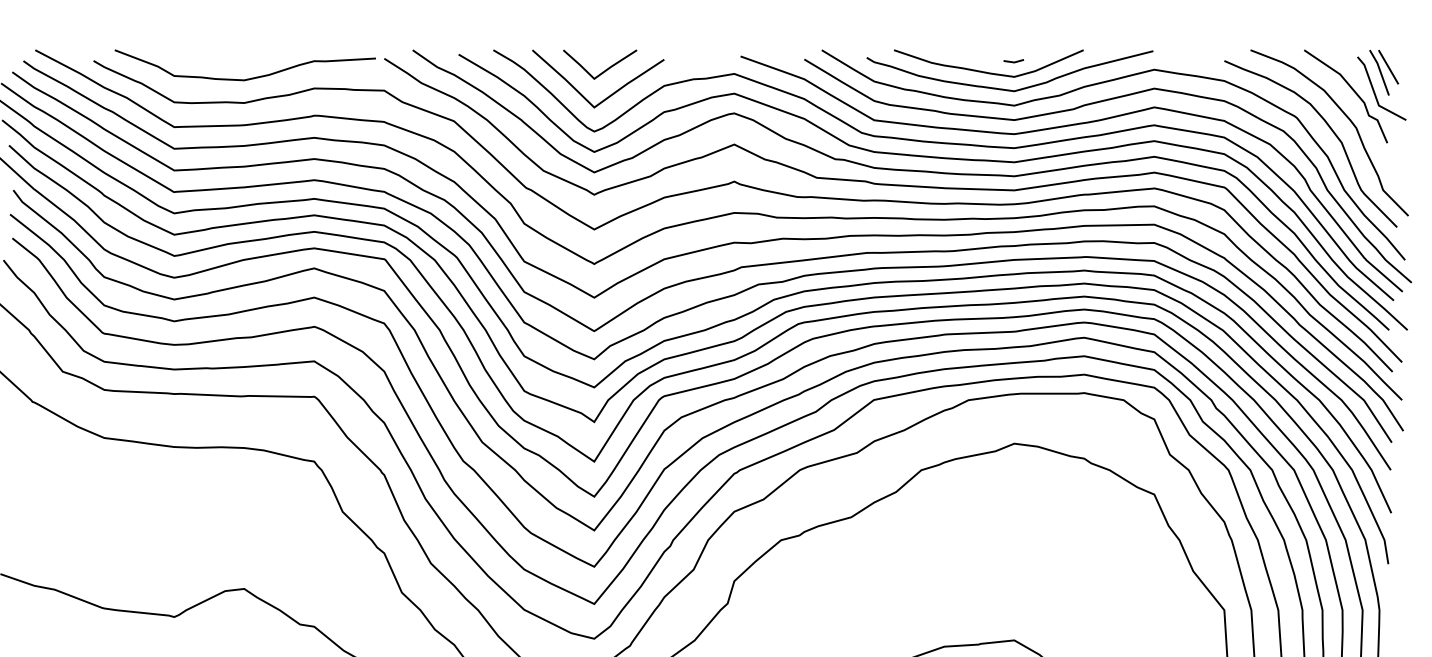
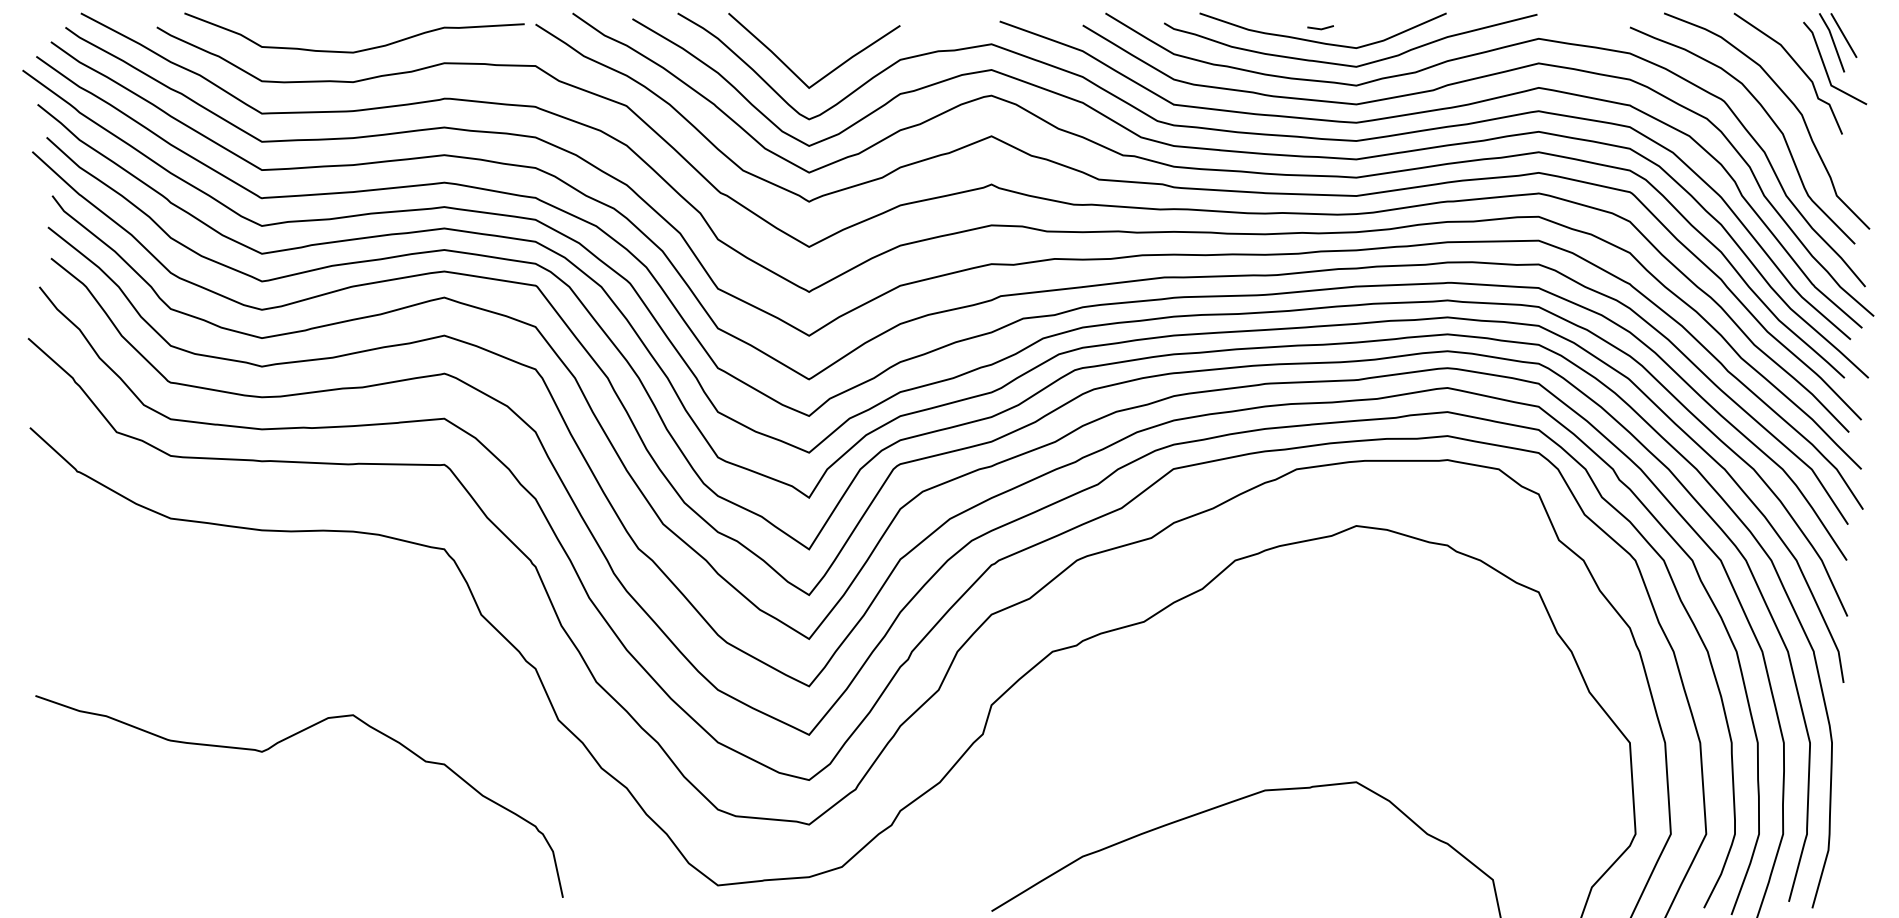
line: (1013, 61) -> (1320, 28), moved
line: (603, 71) -> (821, 40), removed

